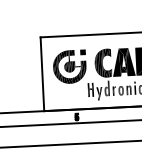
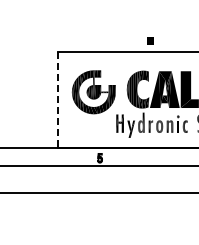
part: (83, 52) -> (150, 40), moved
line: (42, 74) -> (57, 100), solid -> dashed

